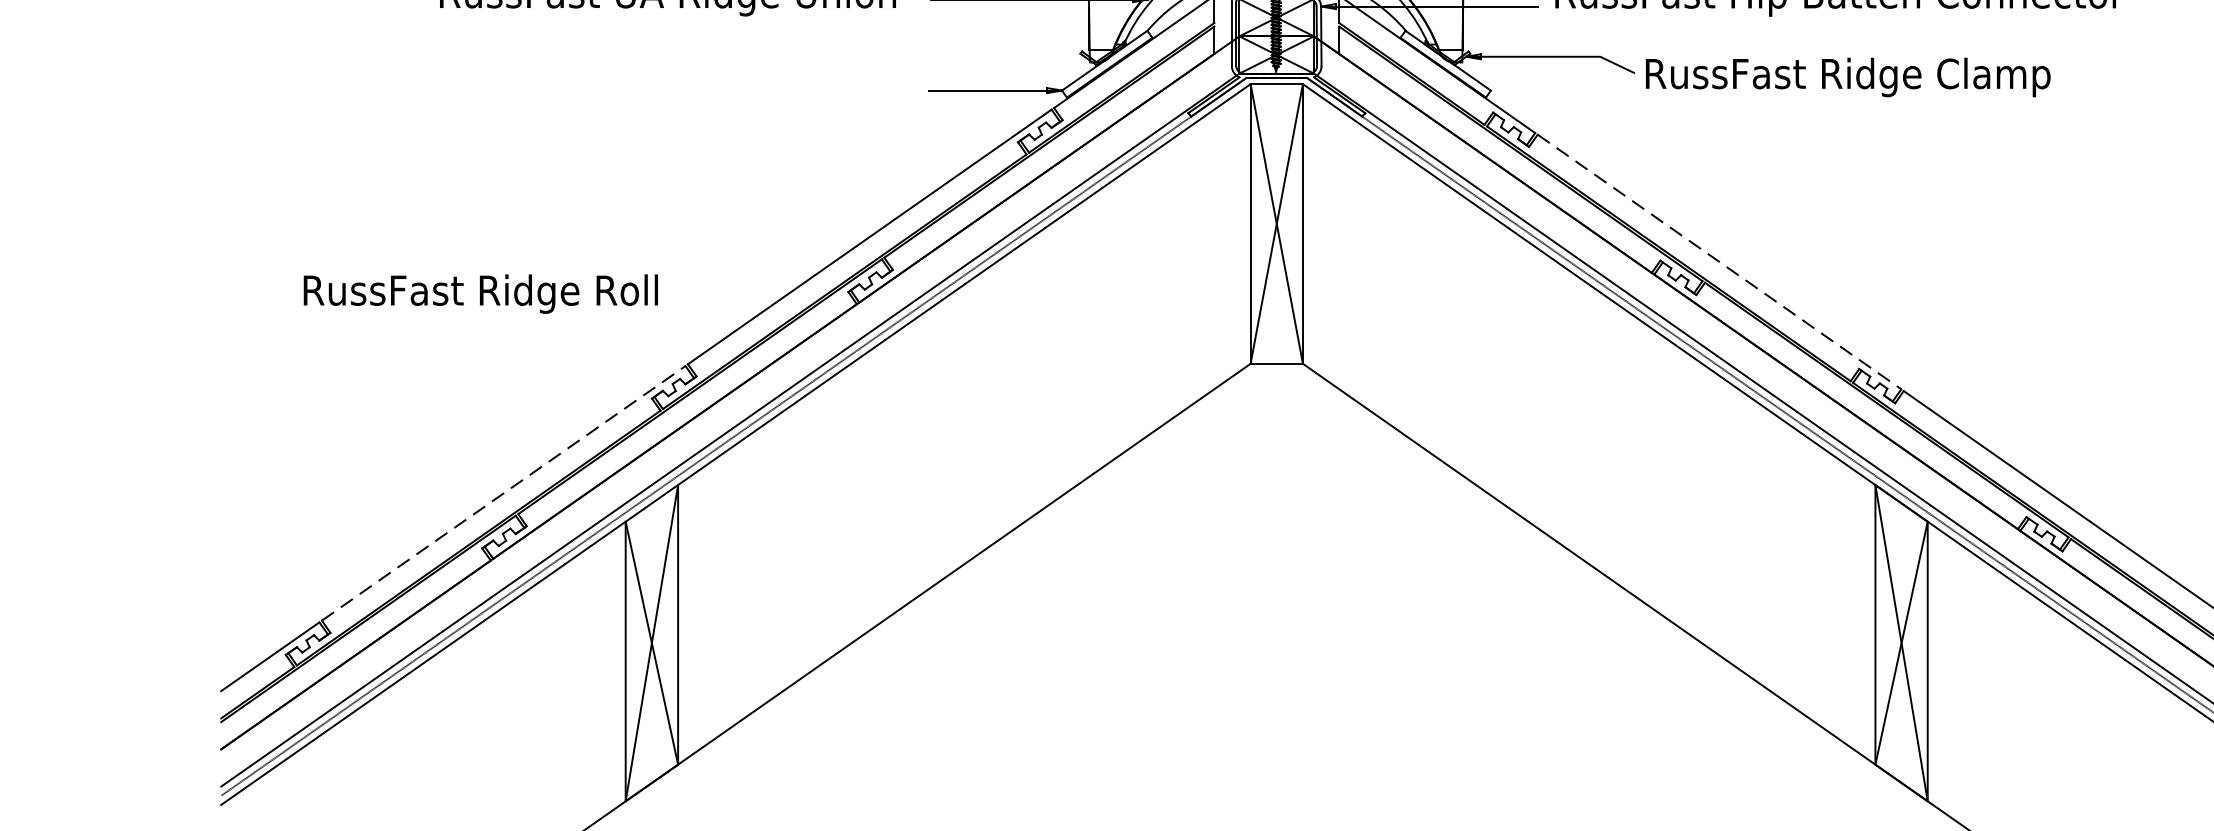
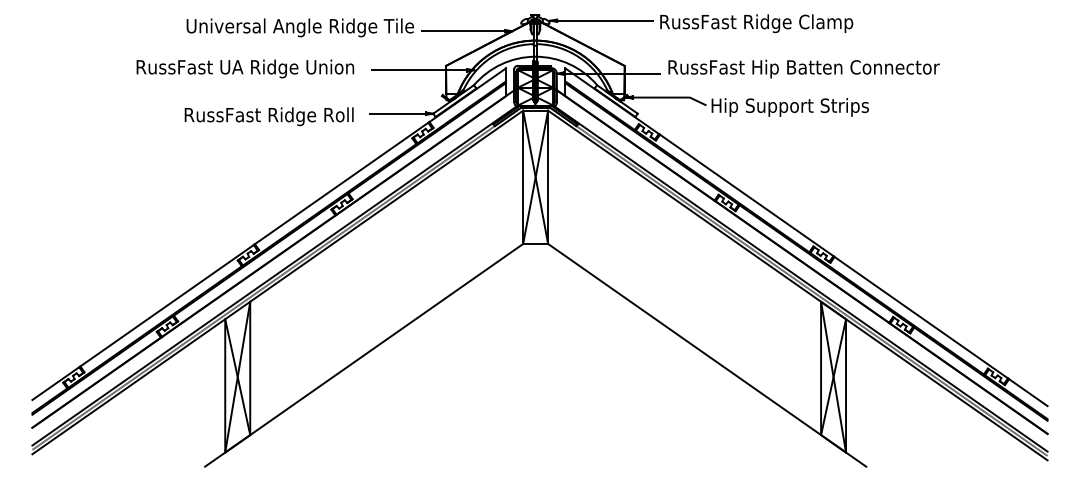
text: (1849, 77) -> (808, 107), RussFast Ridge Clamp -> Hip Support Strips
line: (1718, 262) -> (746, 195), dashed -> solid
text: (479, 293) -> (268, 116), moved
line: (504, 492) -> (167, 305), dashed -> solid

